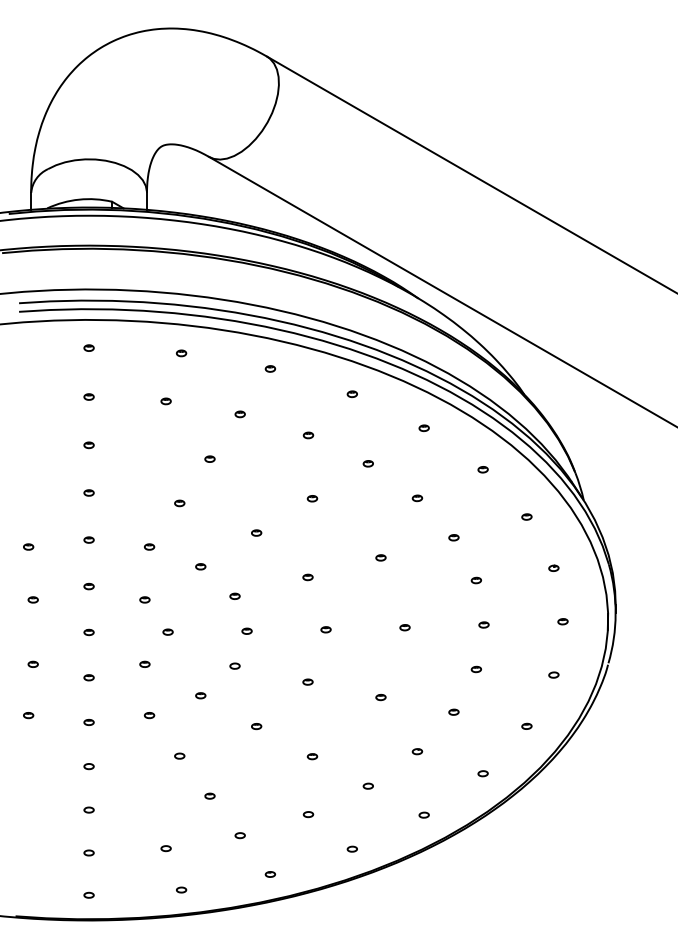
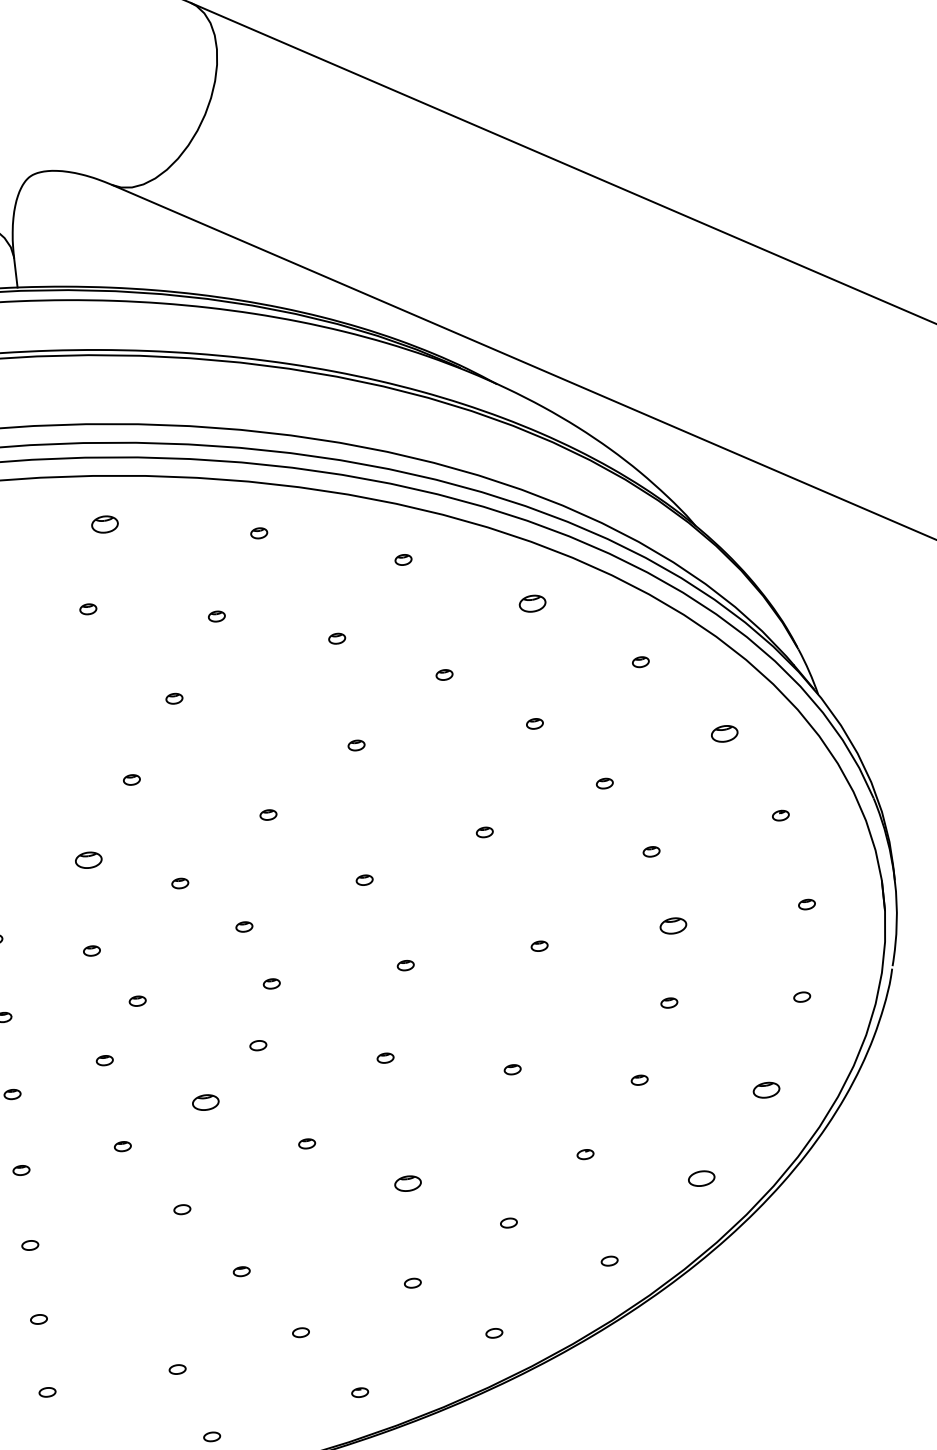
part: (181, 353) -> (104, 524), size x1.6
part: (423, 427) -> (531, 602), size x1.6
part: (526, 516) -> (723, 732), size x1.6
part: (149, 546) -> (89, 859), size x1.6
part: (483, 624) -> (672, 925), size x1.6
part: (200, 695) -> (205, 1102), size x1.6
part: (526, 725) -> (765, 1088), size x1.6
part: (312, 756) -> (408, 1183), size x1.6
part: (482, 773) -> (700, 1178), size x1.6

